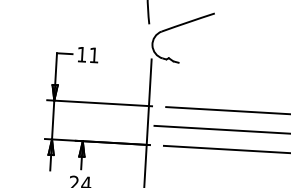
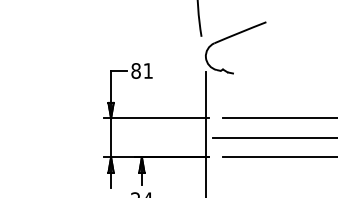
text: (81, 54) -> (135, 70), 11 -> 81

